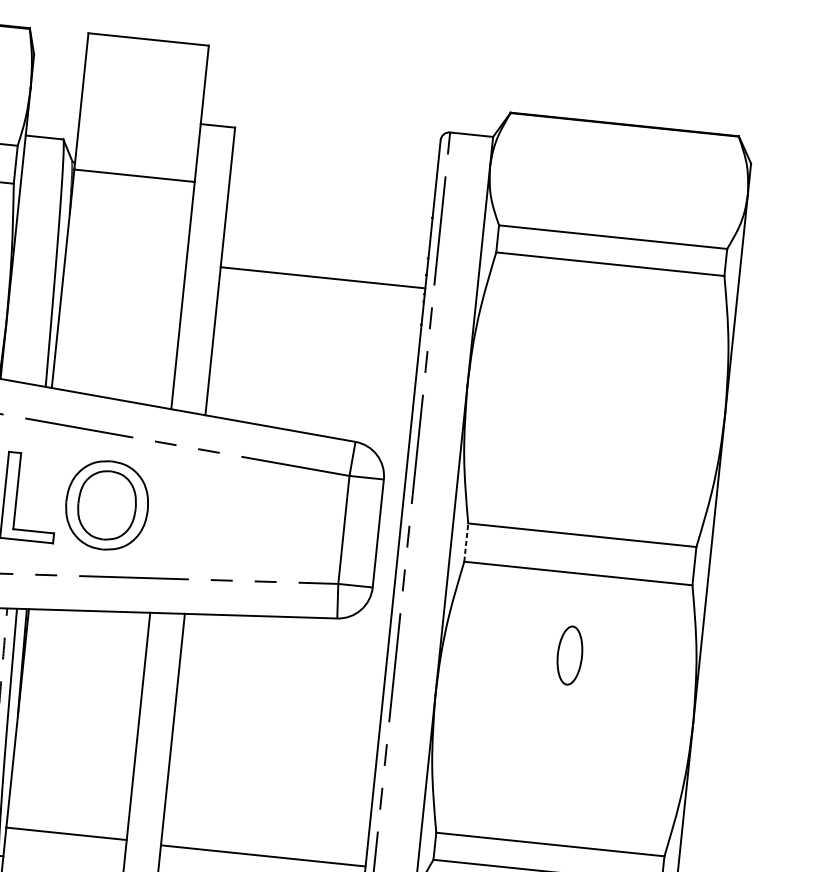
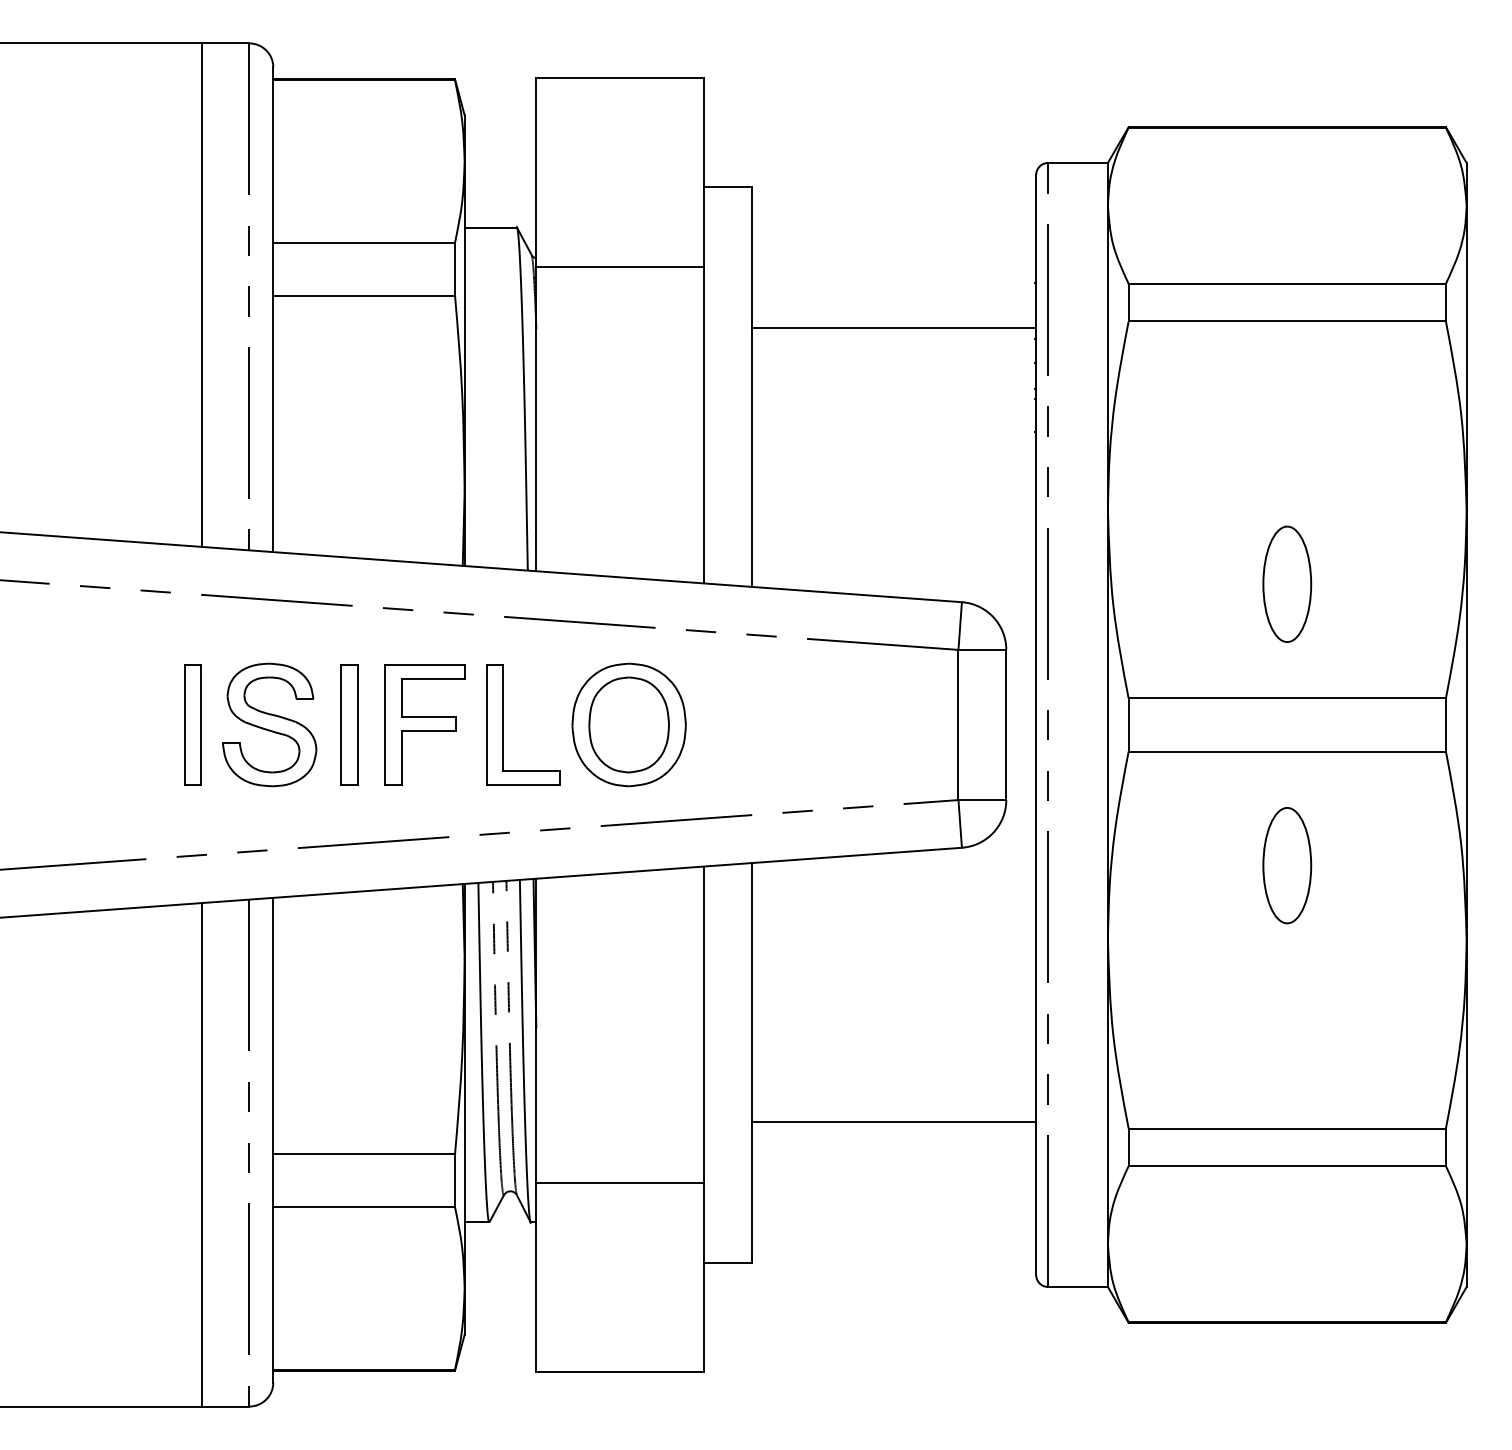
line: (322, 278) -> (893, 328), moved
part: (591, 452) -> (1287, 583), added
line: (466, 542) -> (1128, 725), dashed -> solid
part: (570, 655) -> (1287, 865), size x1.43
line: (263, 855) -> (893, 1121), moved

